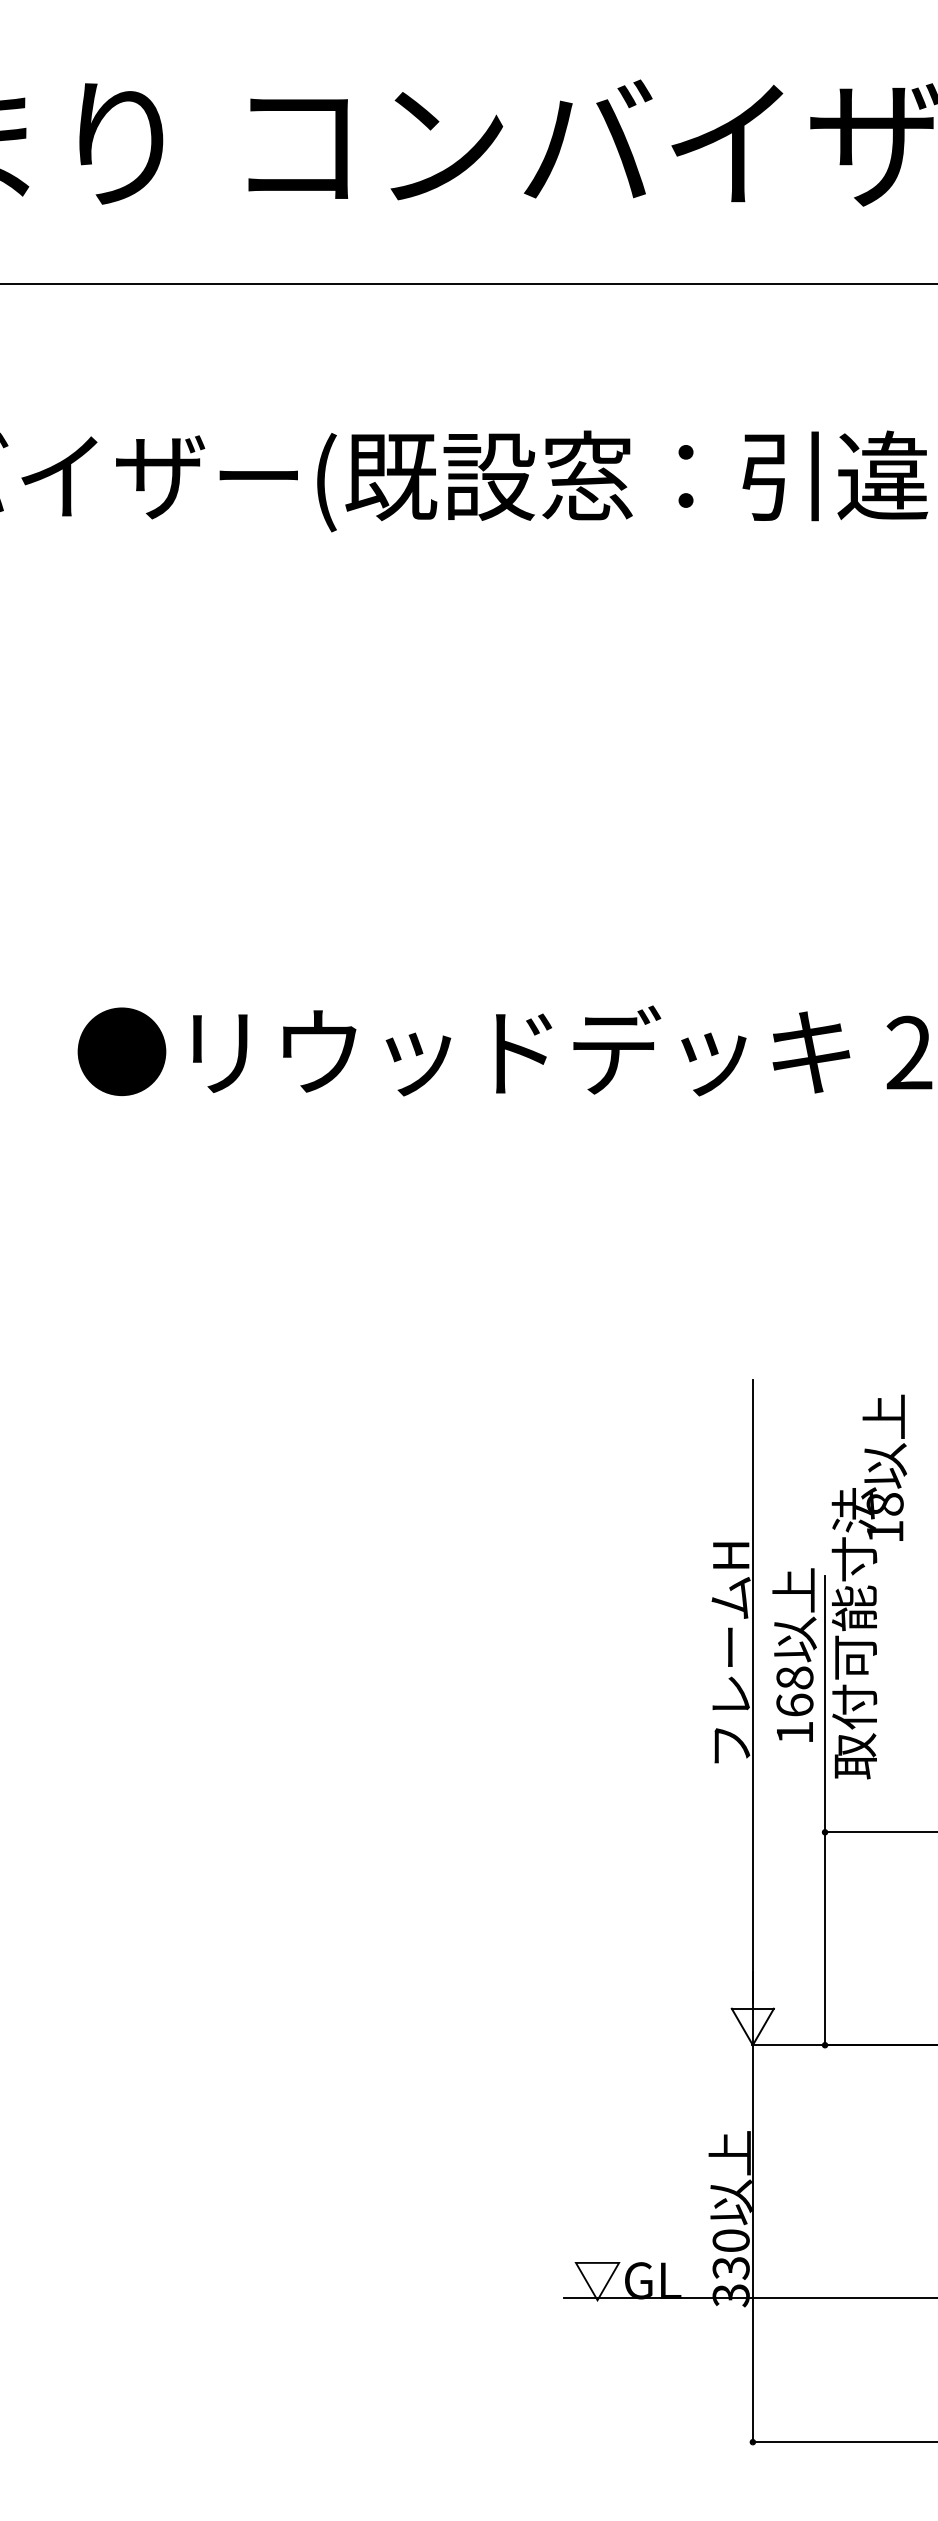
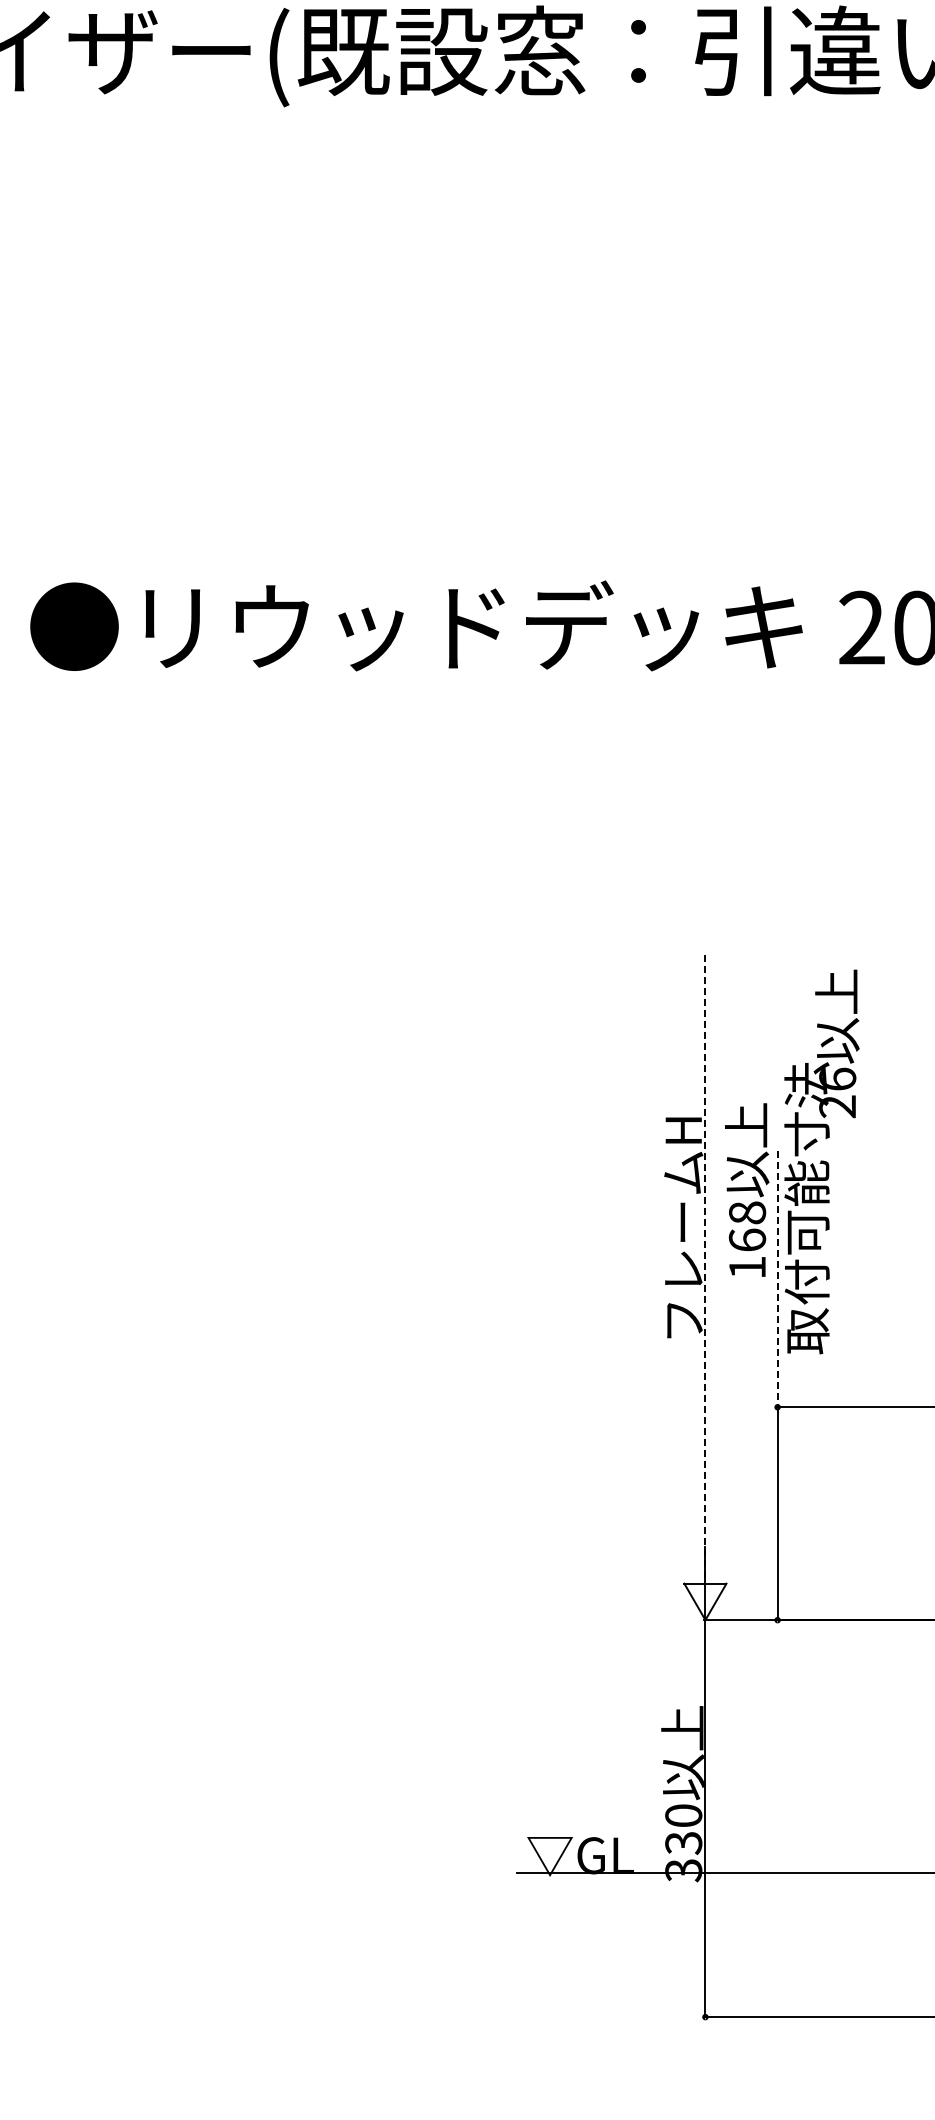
text: (884, 1517) -> (837, 1092), 18 -> 26
text: (794, 1654) -> (747, 1189), moved
line: (752, 1691) -> (705, 1266), solid -> dashed
line: (825, 1704) -> (778, 1279), solid -> dashed

